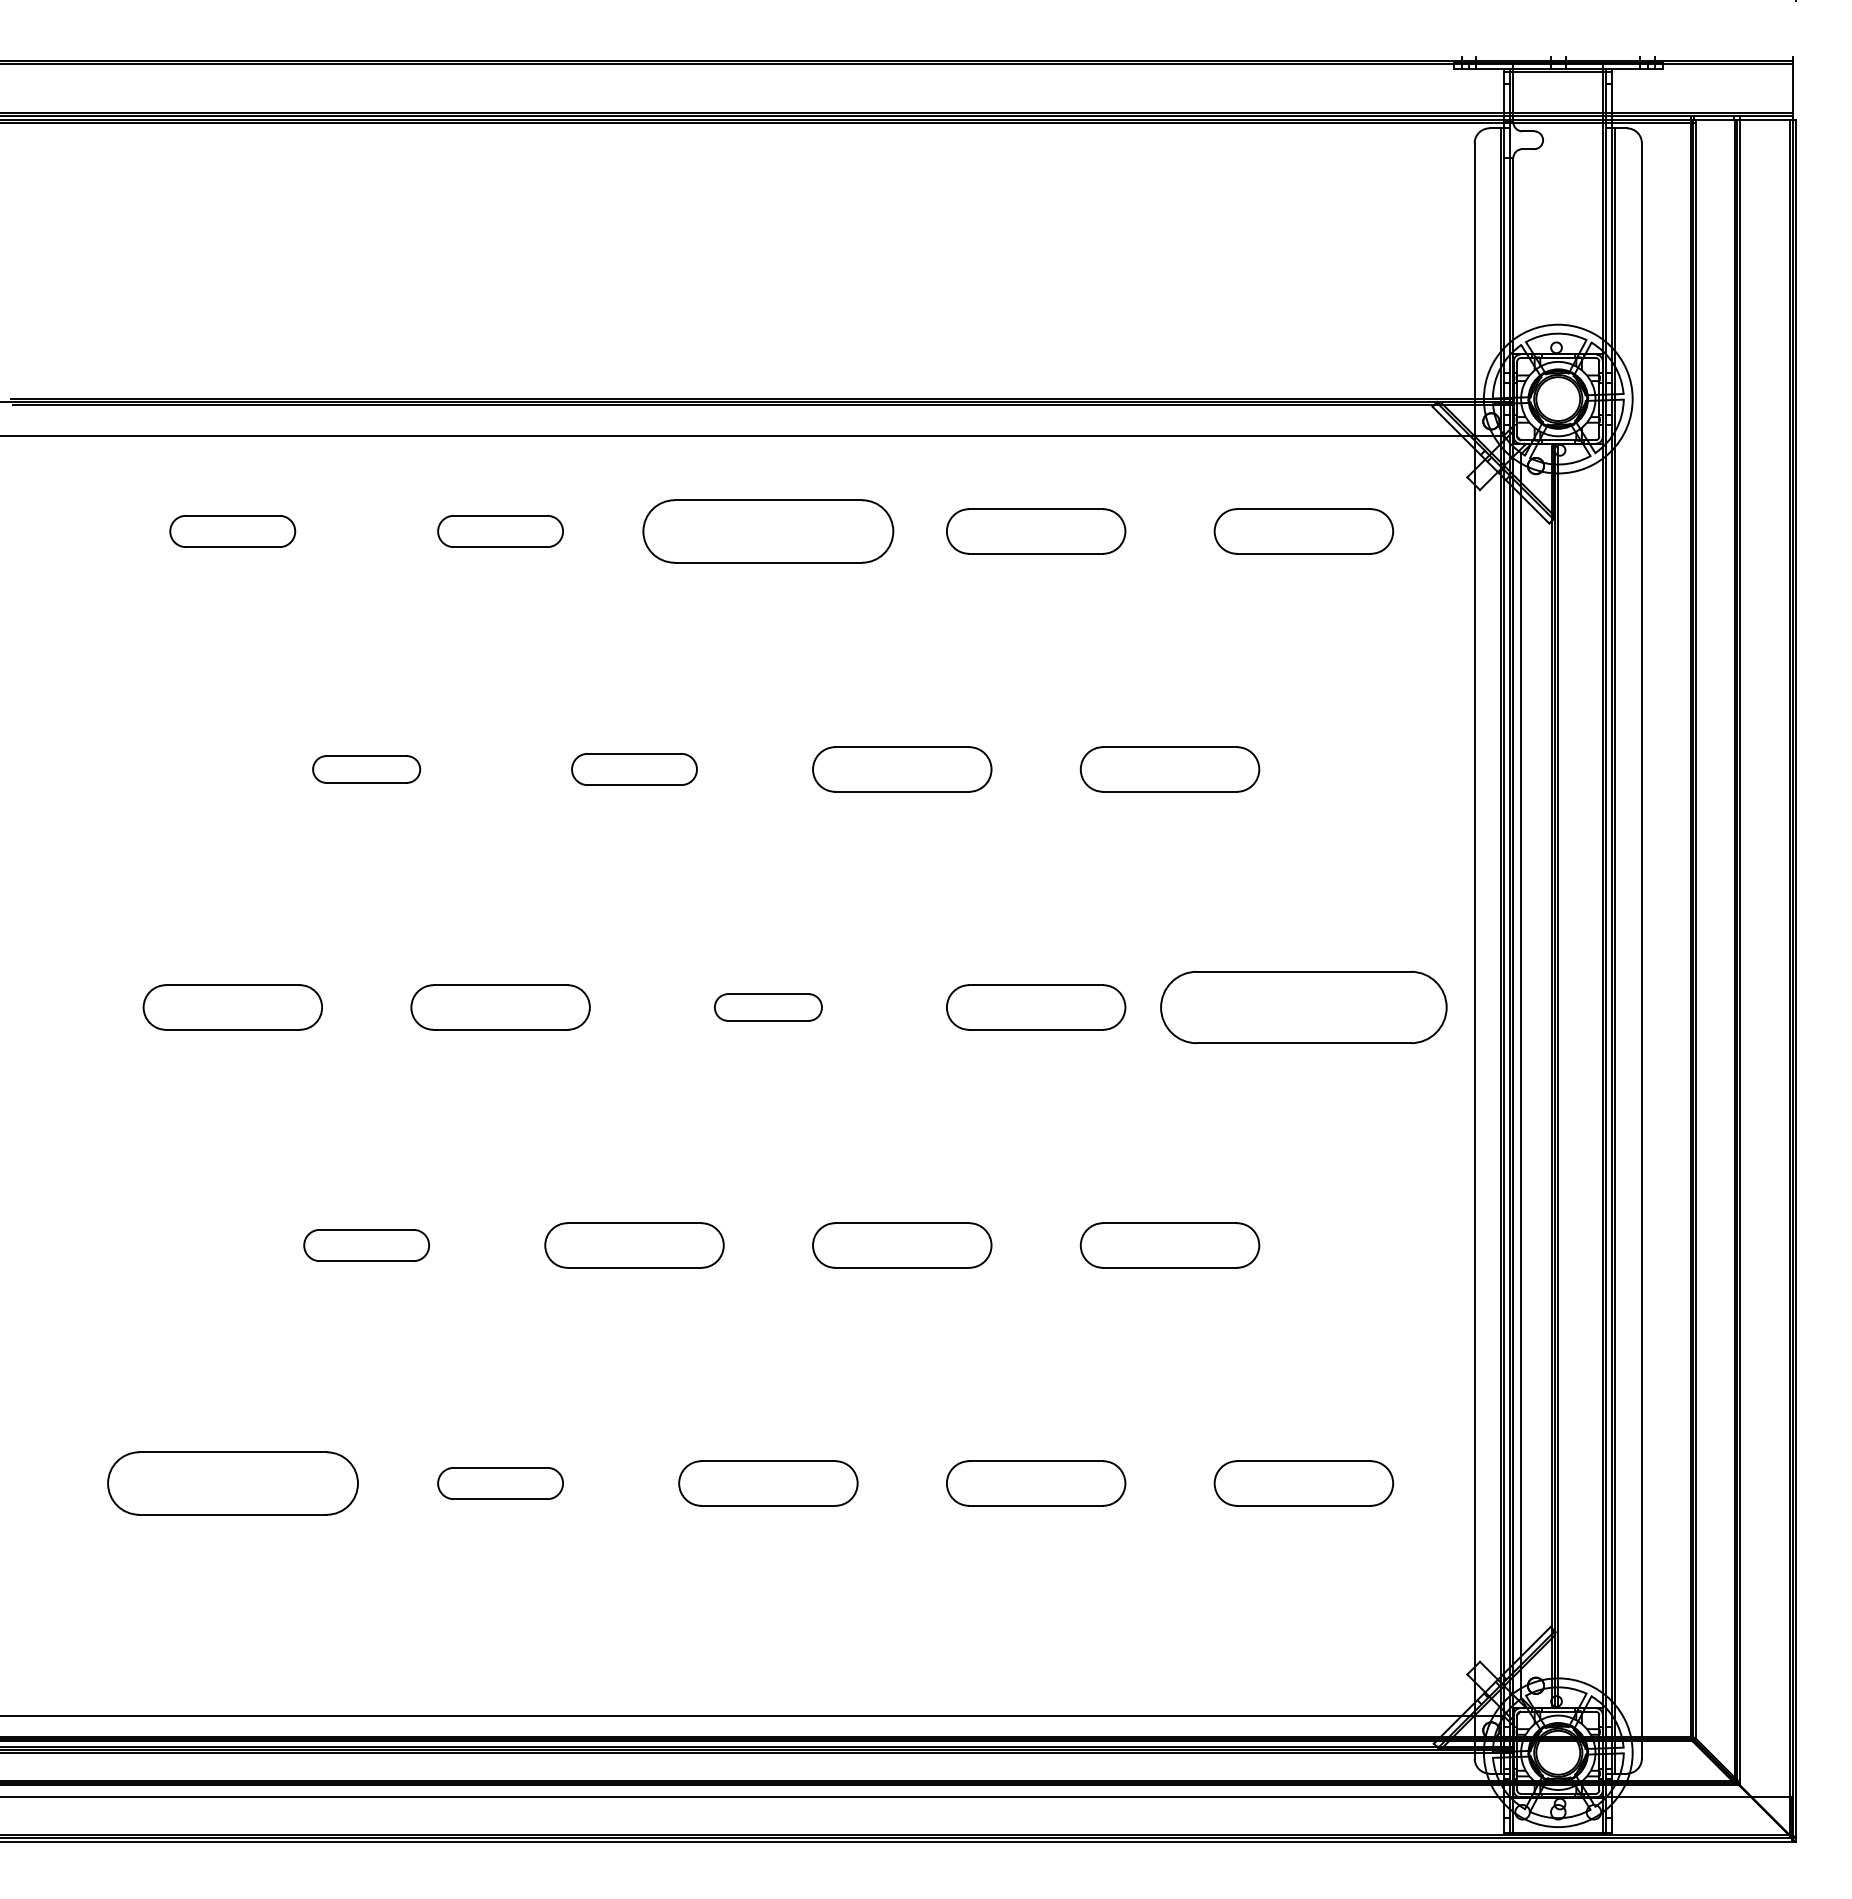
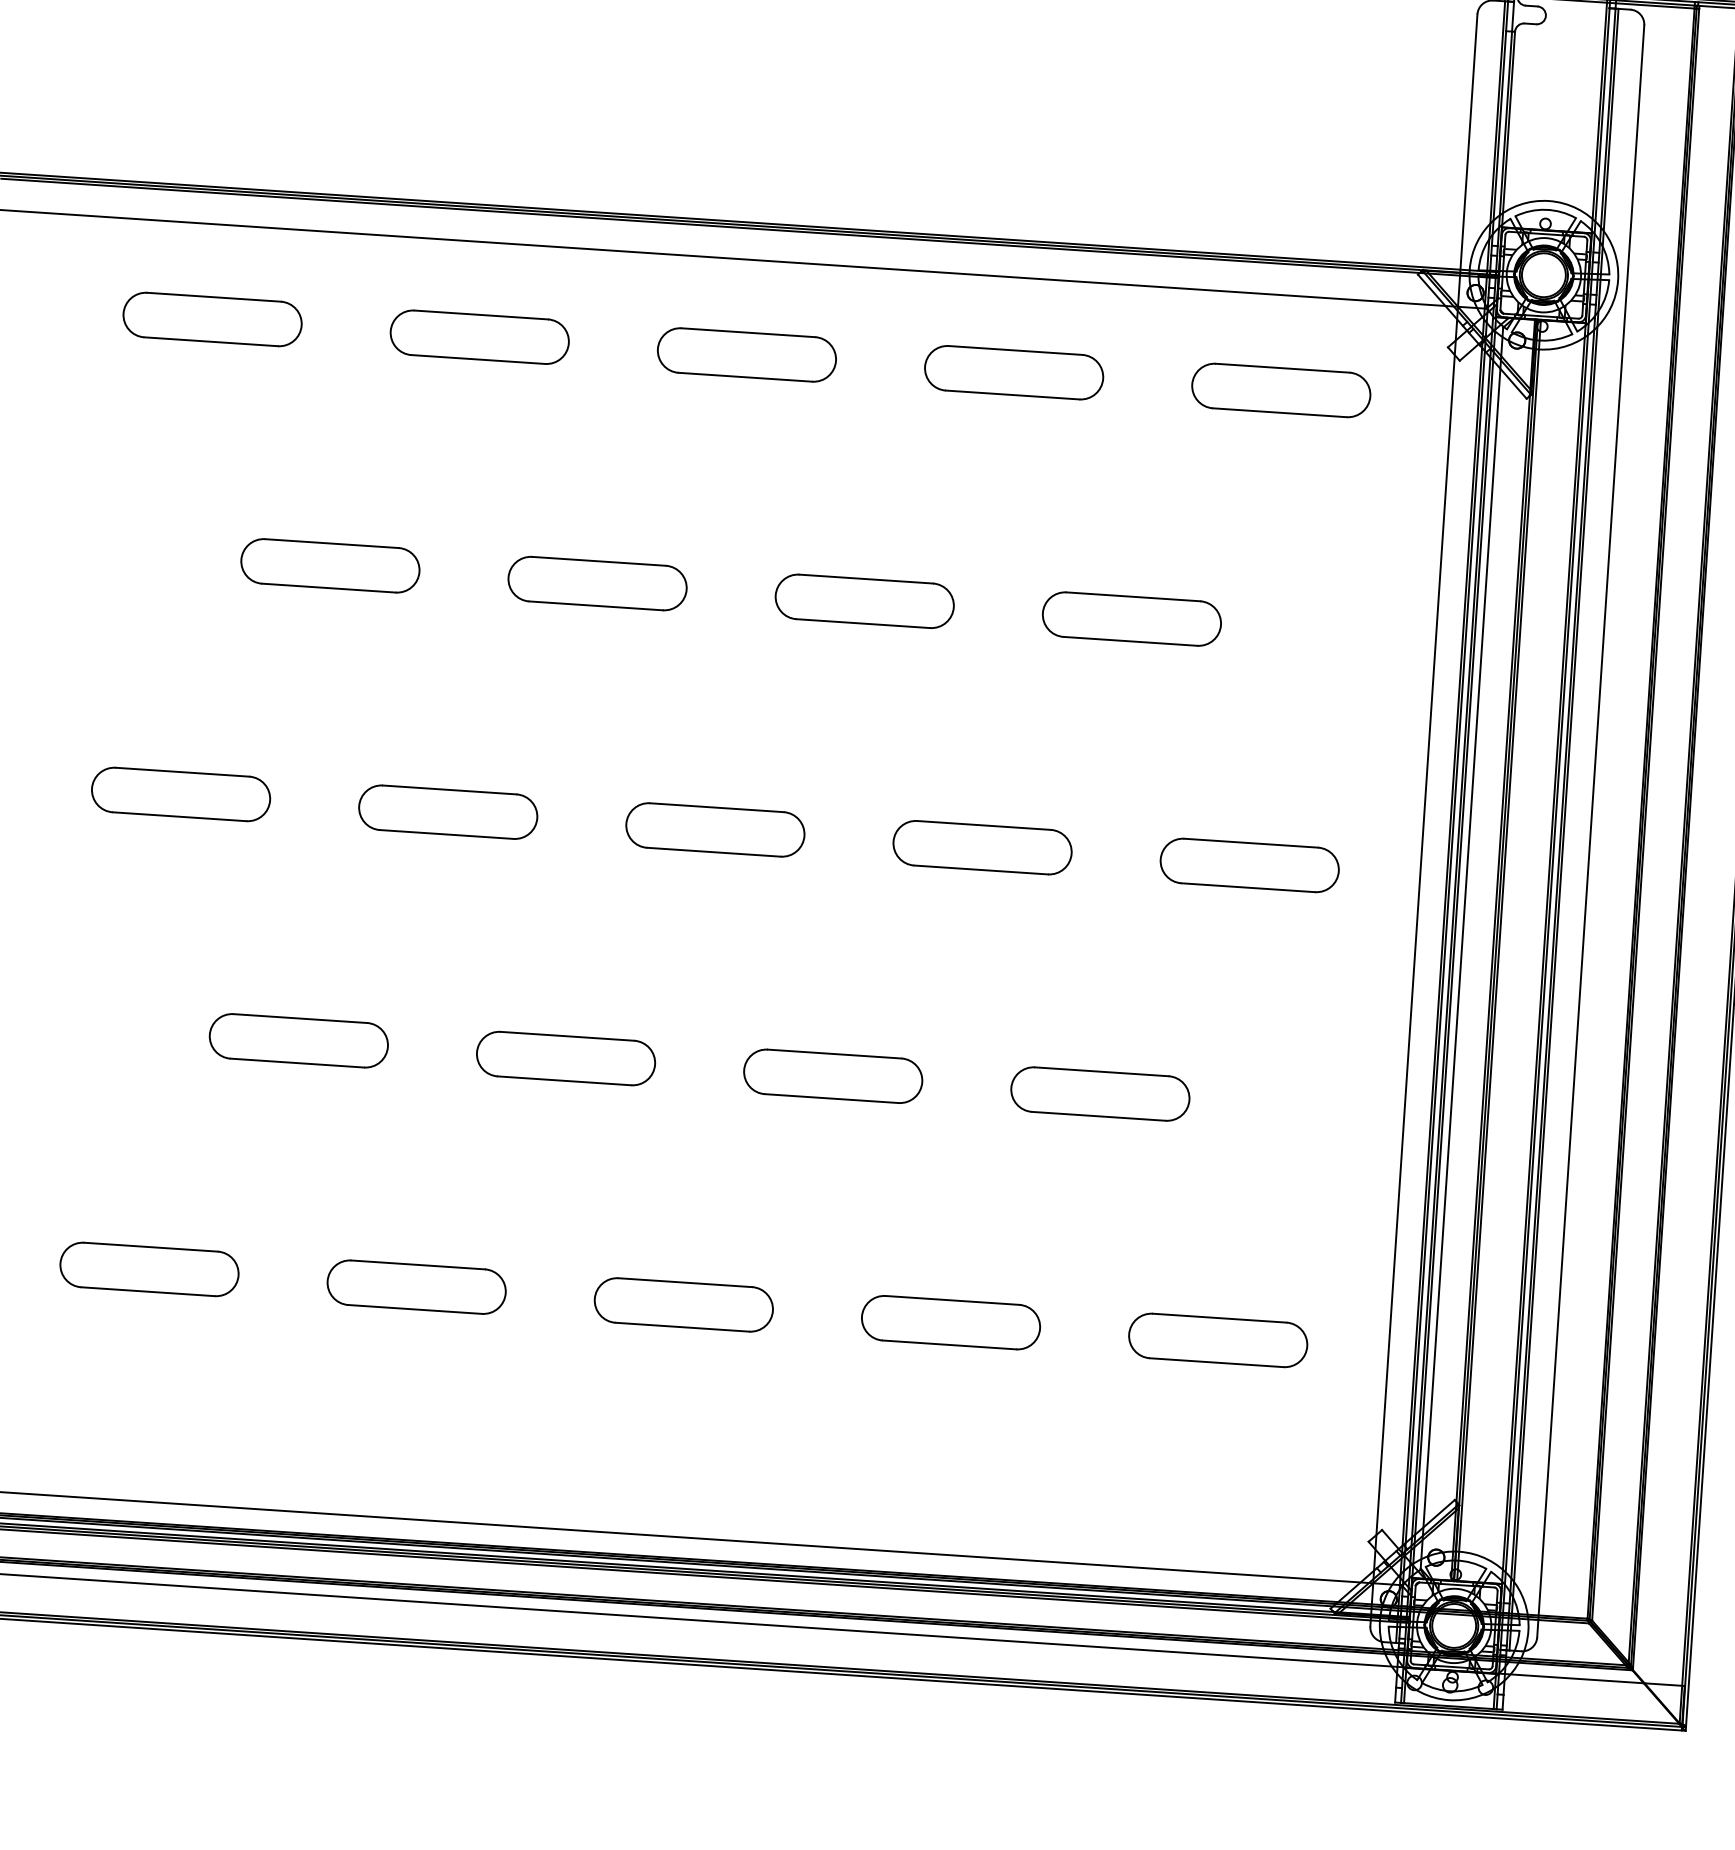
part: (232, 531) -> (212, 319), size x1.43
part: (500, 531) -> (479, 337), size x1.43
part: (768, 531) -> (747, 355), size x0.71
part: (366, 769) -> (330, 565), size x1.67
part: (634, 769) -> (597, 583), size x1.43
part: (768, 1007) -> (715, 829), size x1.67
part: (1303, 1007) -> (1249, 865), size x0.62
part: (366, 1245) -> (298, 1040), size x1.43
part: (232, 1483) -> (149, 1269), size x0.71
part: (500, 1483) -> (416, 1287), size x1.43

